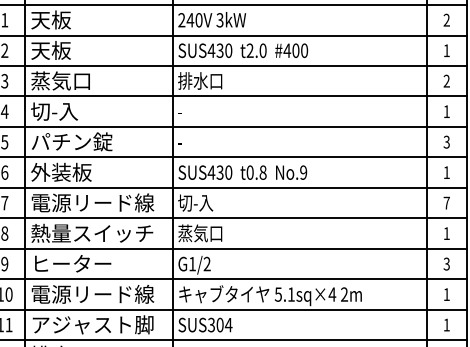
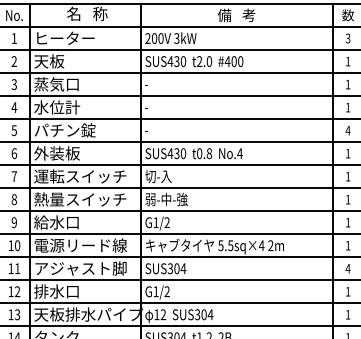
text: (71, 20) -> (64, 38), 天板 -> ヒーター
text: (190, 20) -> (154, 38), 240V -> 200V
text: (446, 21) -> (347, 39), 2 -> 3
text: (199, 81) -> (161, 84), 排水口 -> -
text: (446, 81) -> (347, 84), 2 -> 1
text: (61, 111) -> (57, 107), 切-入 -> 水位計
text: (446, 142) -> (347, 130), 3 -> 4
text: (302, 172) -> (239, 153), No.9 -> No.4
text: (92, 202) -> (80, 176), 電源リード線 -> 運転スイッチ
text: (446, 202) -> (347, 176), 7 -> 1
text: (206, 233) -> (166, 199), 蒸気口 -> 弱-中-強
text: (71, 263) -> (64, 222), ヒーター -> 給水口
text: (446, 263) -> (347, 222), 3 -> 1
text: (291, 294) -> (230, 245), 5.1sq×4 -> 5.5sq×4
text: (446, 324) -> (347, 268), 1 -> 4

